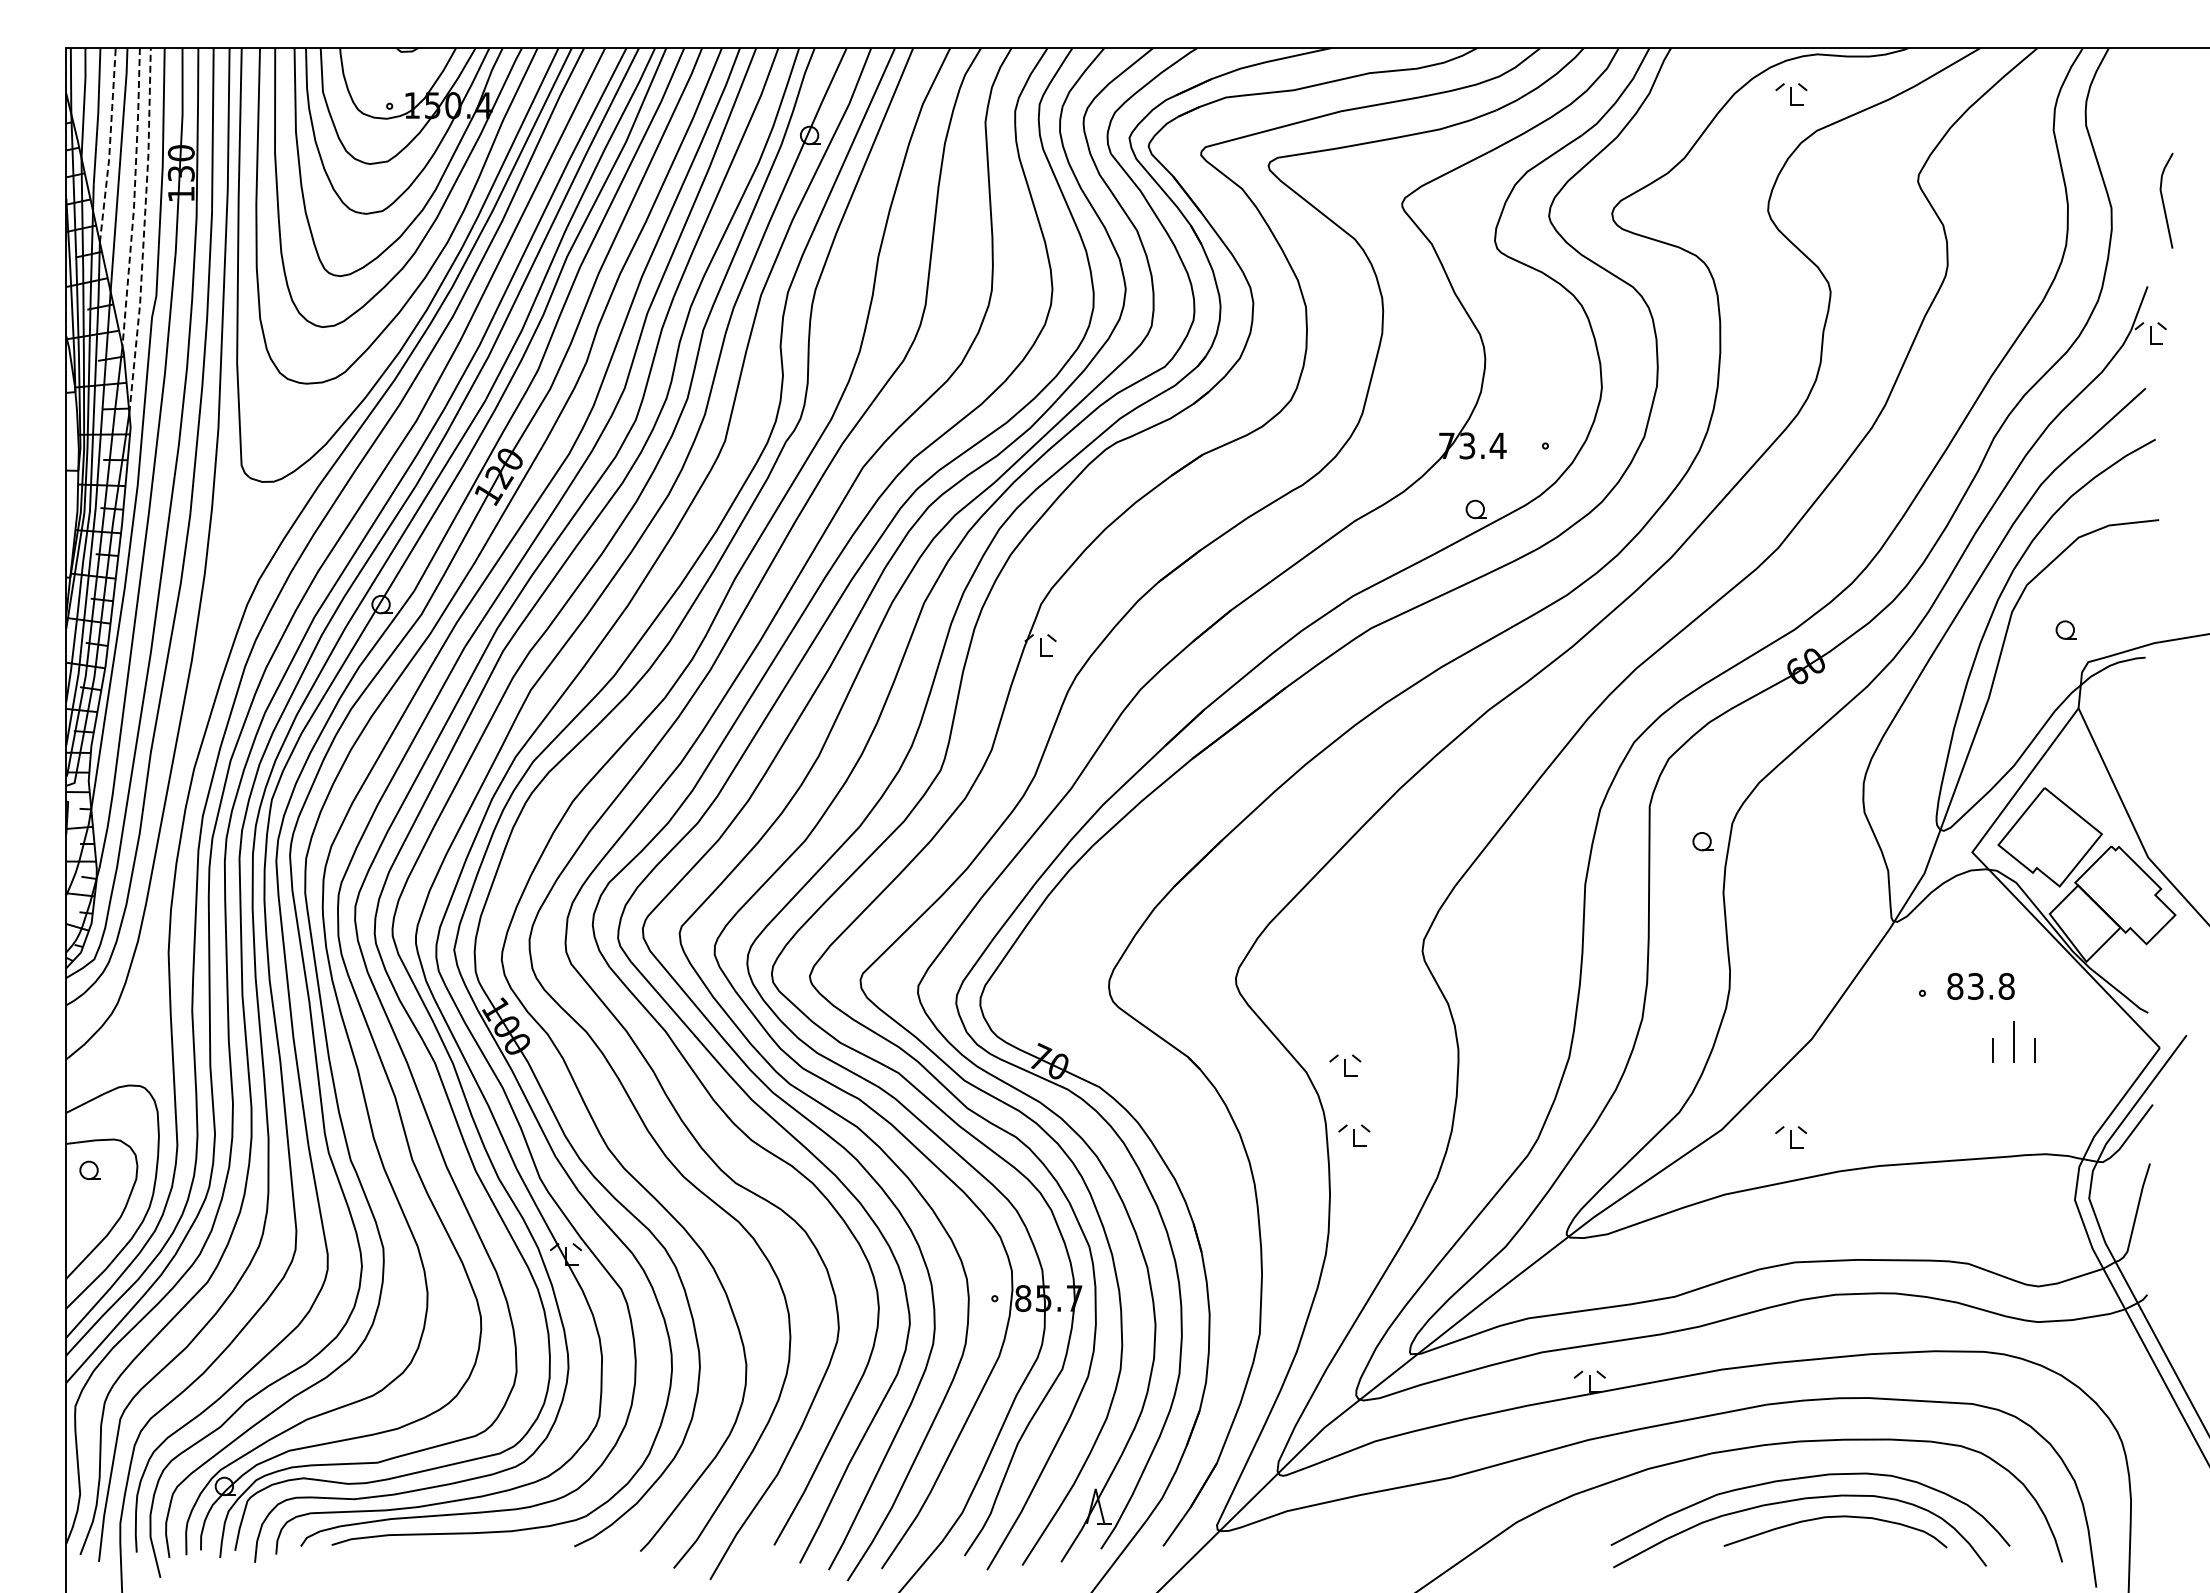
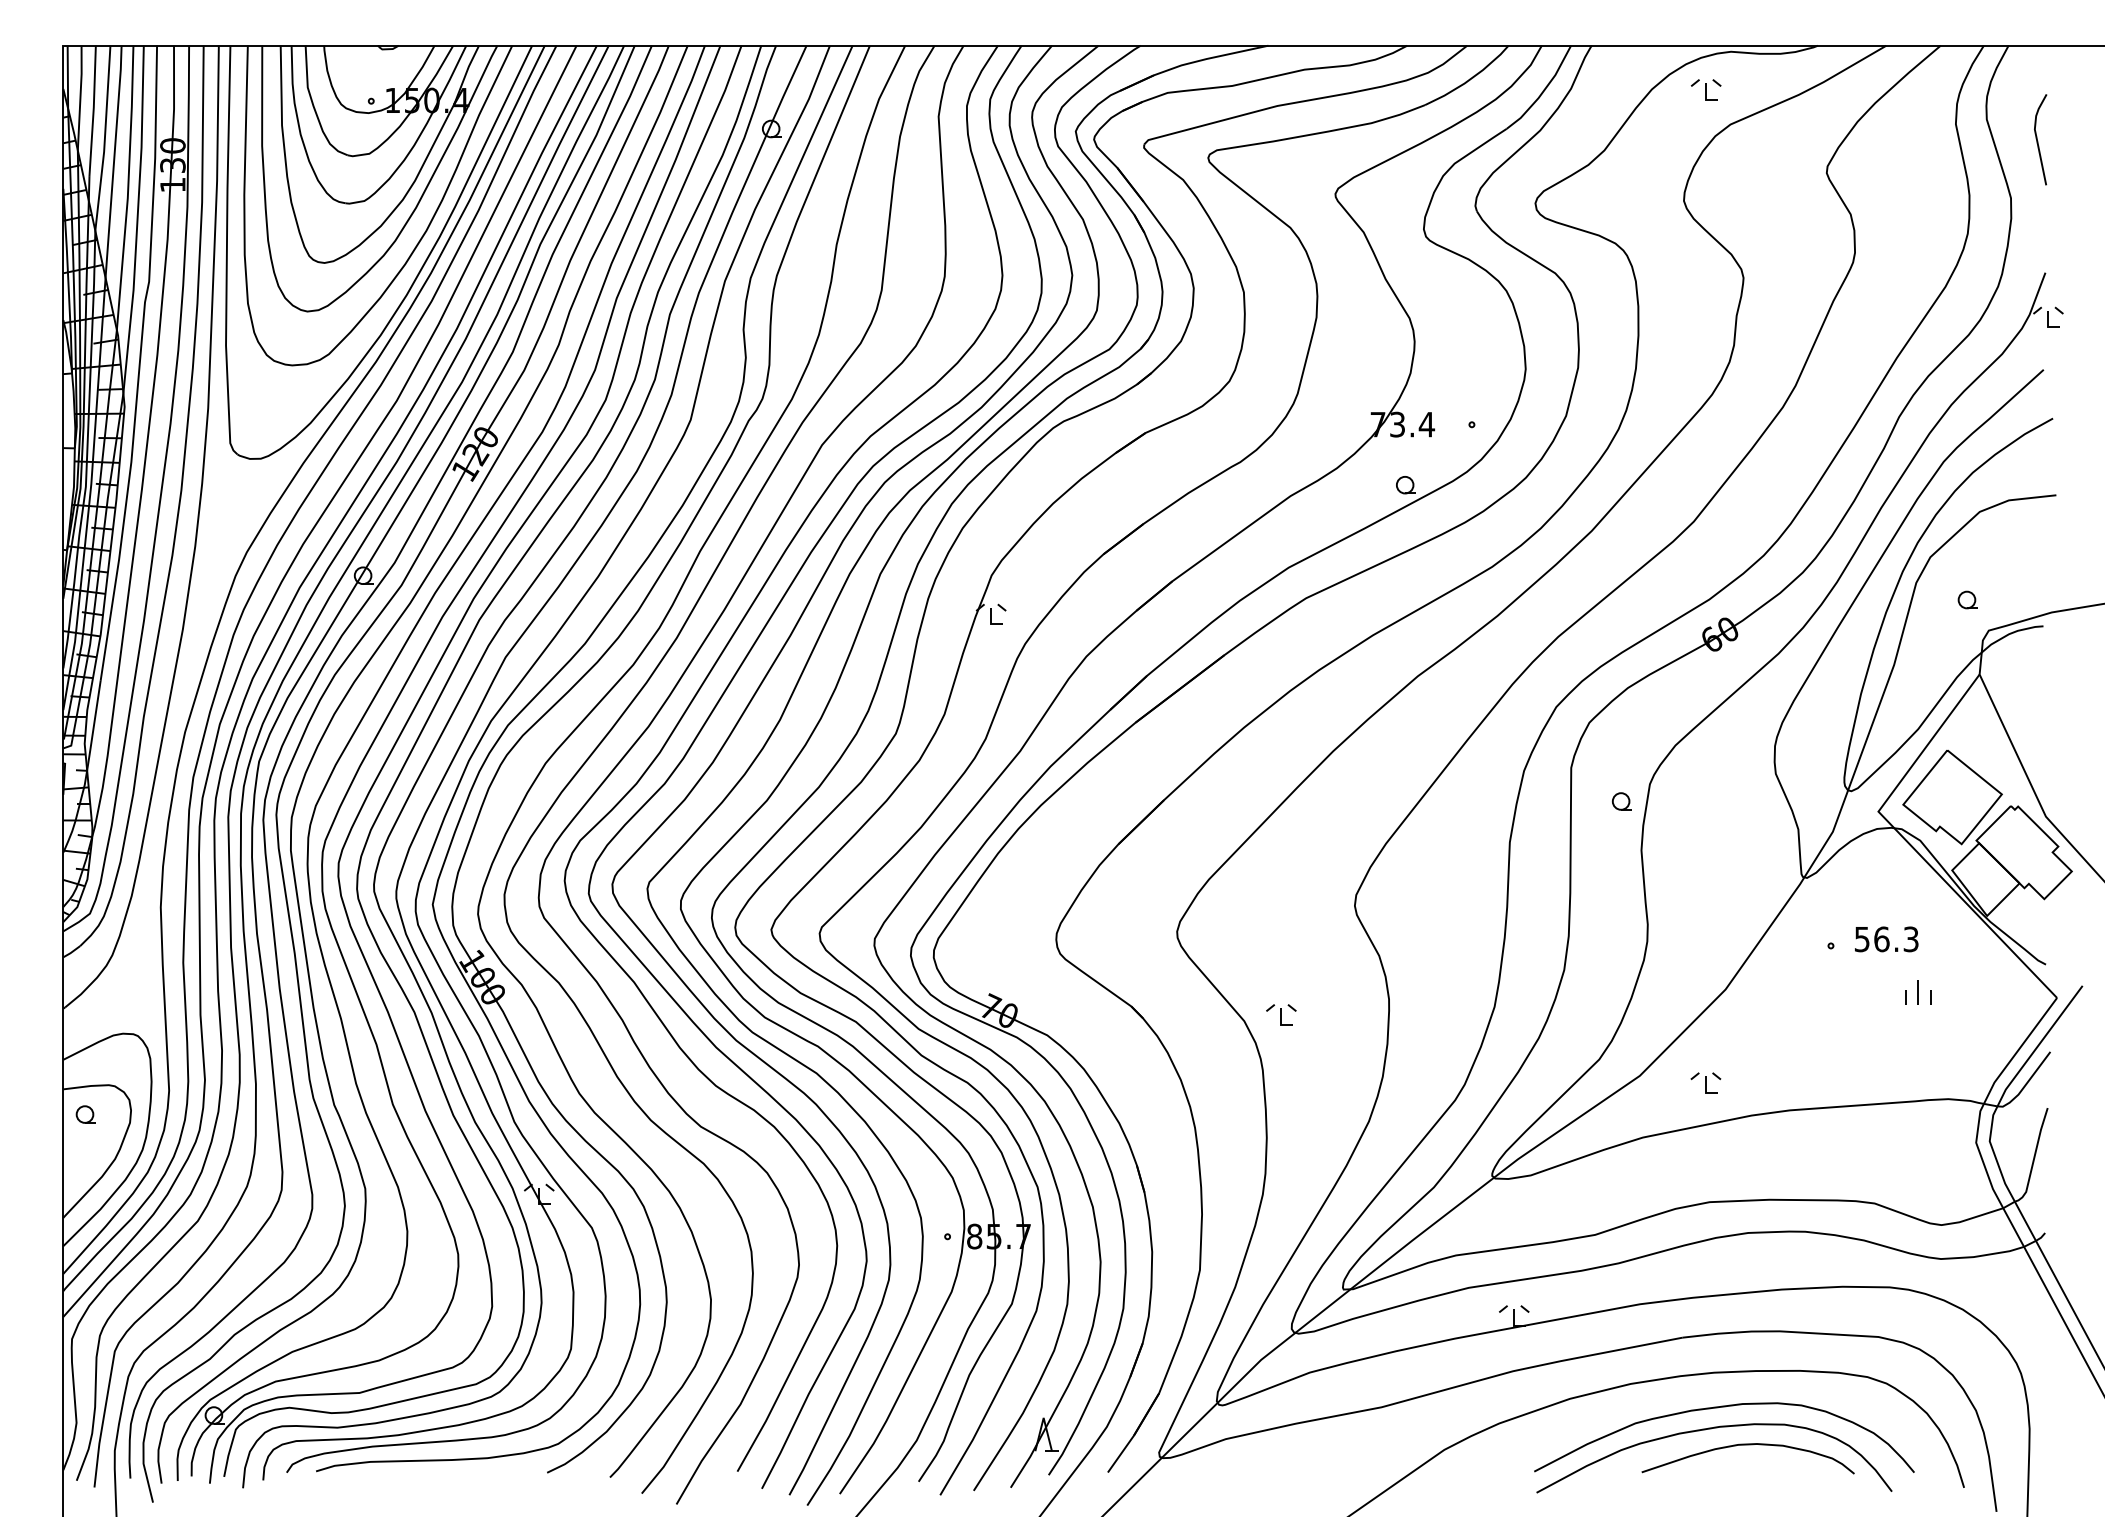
line: (110, 144) -> (105, 137), dashed -> solid
line: (134, 197) -> (128, 188), dashed -> solid
line: (2163, 200) -> (2037, 139), moved
line: (144, 229) -> (137, 218), dashed -> solid
text: (1980, 986) -> (1886, 939), 83.8 -> 56.3
part: (2013, 1041) -> (1917, 991), size x0.62
part: (1354, 1135) -> (1290, 1081), removed

